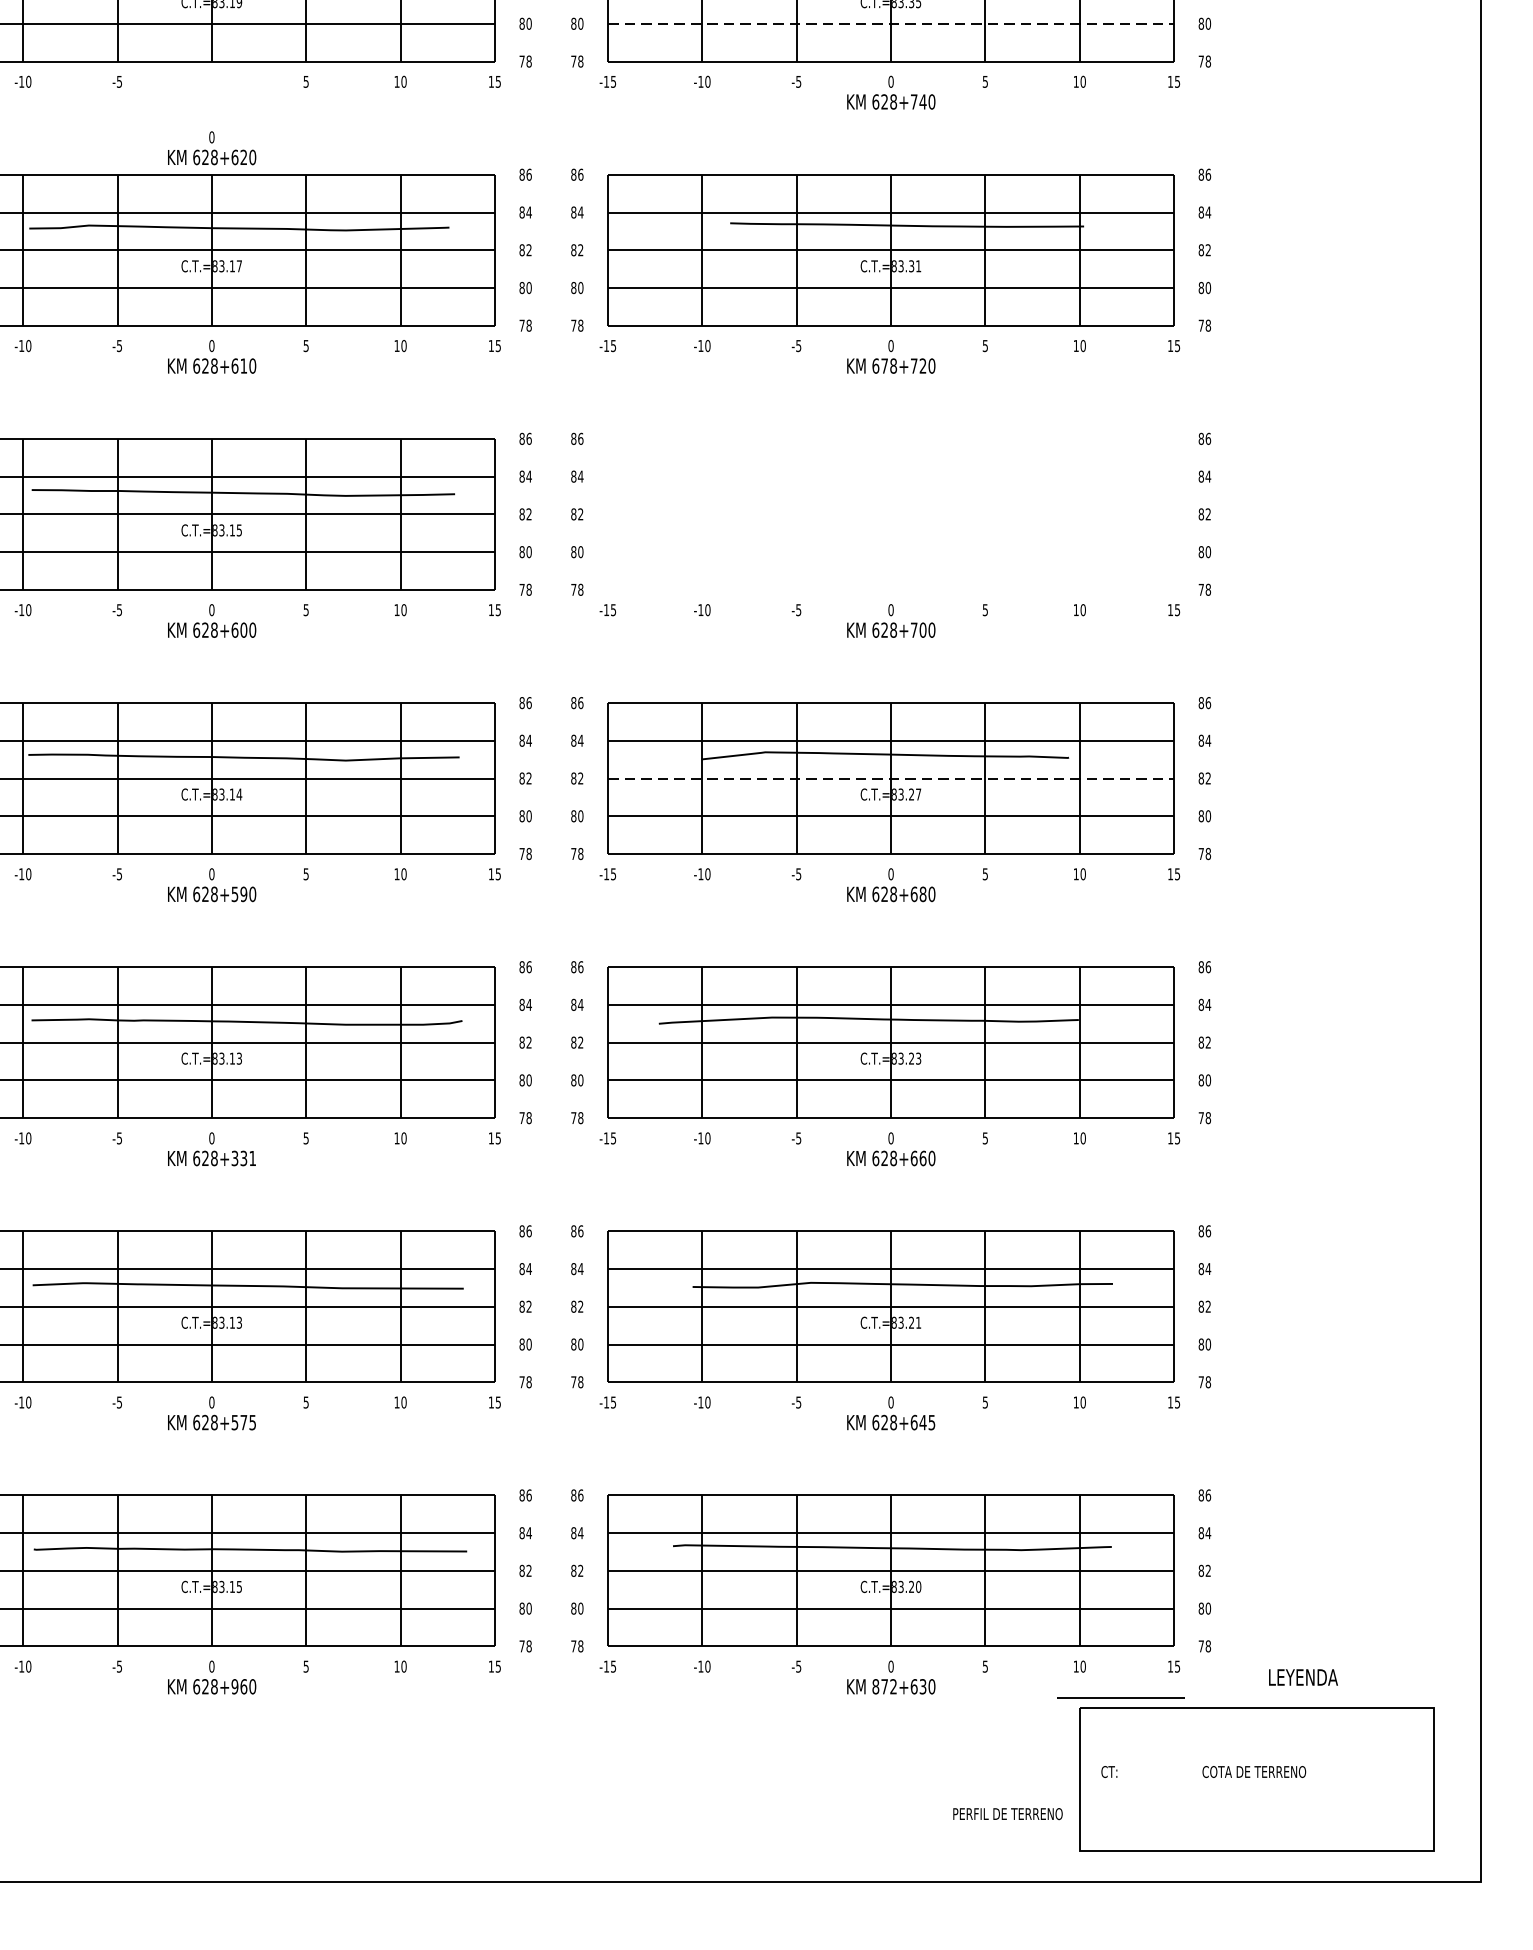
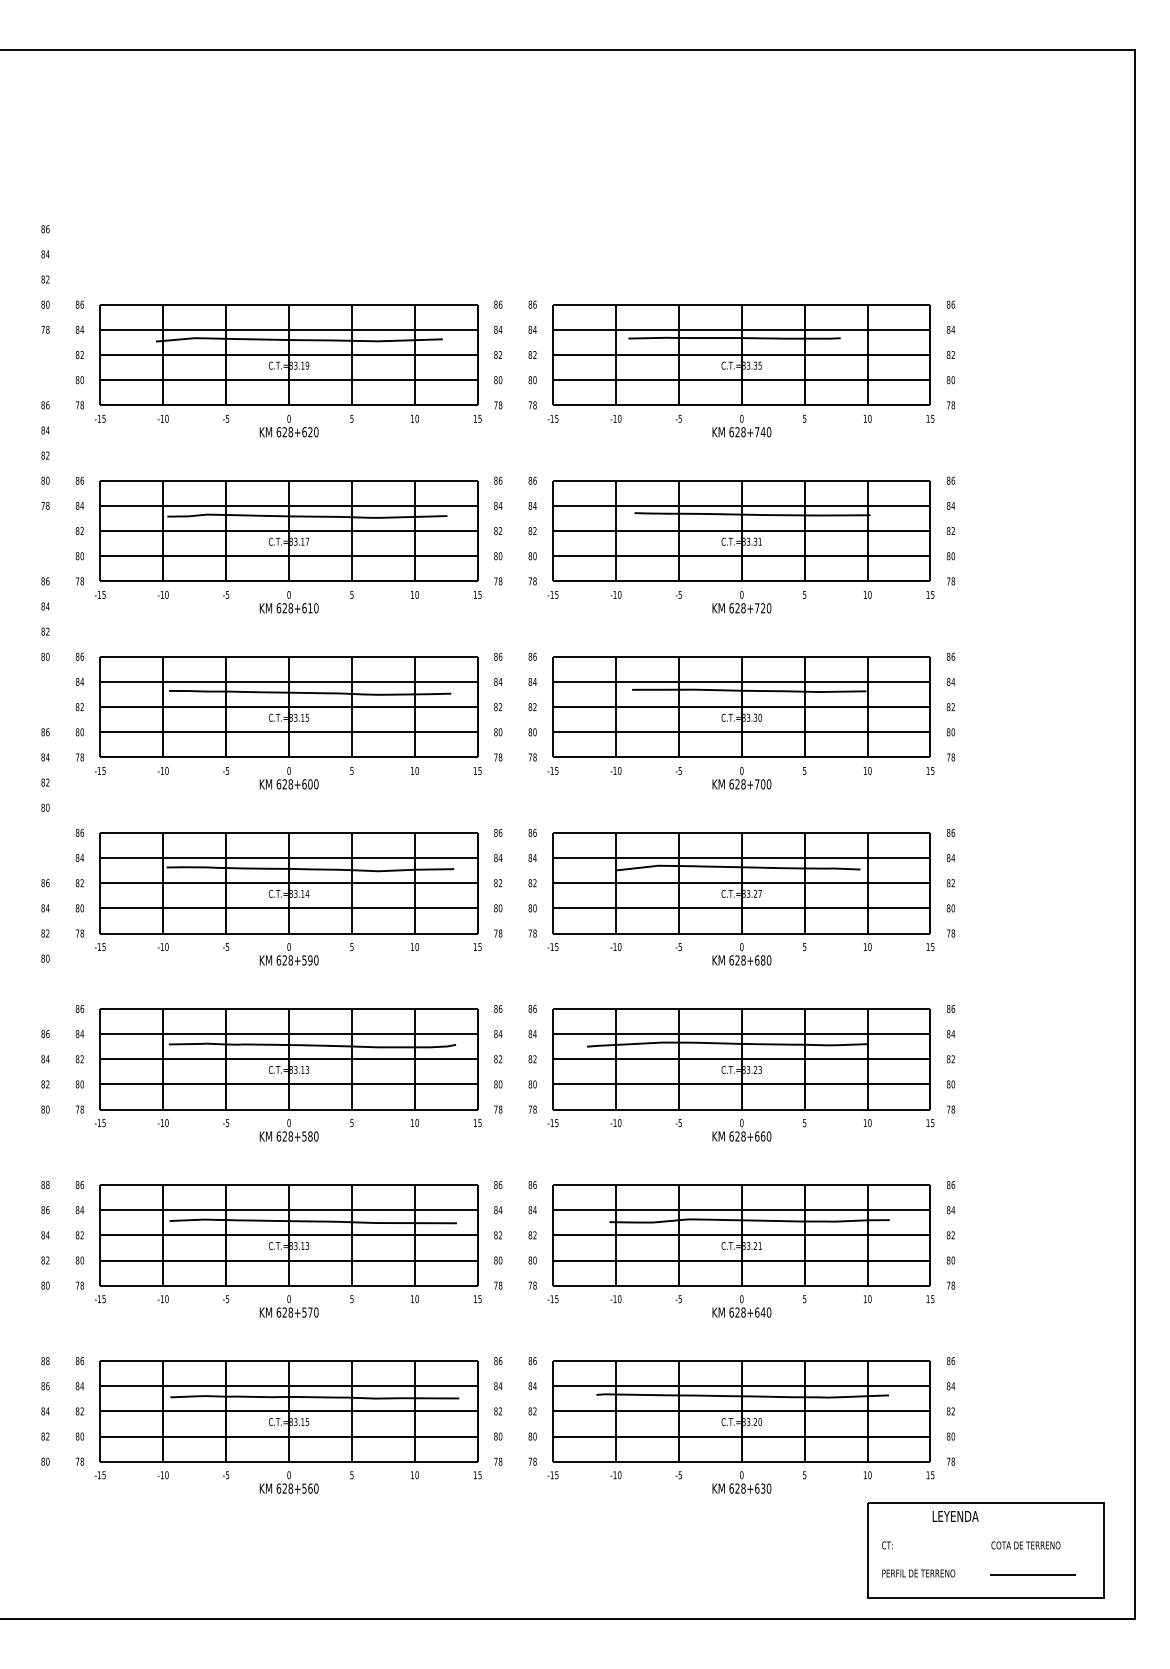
line: (890, 24) -> (741, 380), dashed -> solid
text: (211, 147) -> (288, 425), moved
text: (884, 366) -> (737, 608), 678+720 -> 628+720
part: (890, 513) -> (741, 706), added
line: (890, 778) -> (741, 883), dashed -> solid
text: (244, 1158) -> (310, 1136), 628+331 -> 628+580
text: (253, 1422) -> (316, 1312), 628+575 -> 628+570
text: (931, 1422) -> (768, 1312), 628+645 -> 628+640
text: (1303, 1677) -> (955, 1516), moved
text: (235, 1686) -> (304, 1488), 628+960 -> 628+560
text: (884, 1686) -> (737, 1488), 872+630 -> 628+630
line: (1120, 1697) -> (1032, 1574), moved
text: (1253, 1772) -> (1025, 1545), moved
text: (1007, 1814) -> (918, 1573), moved

